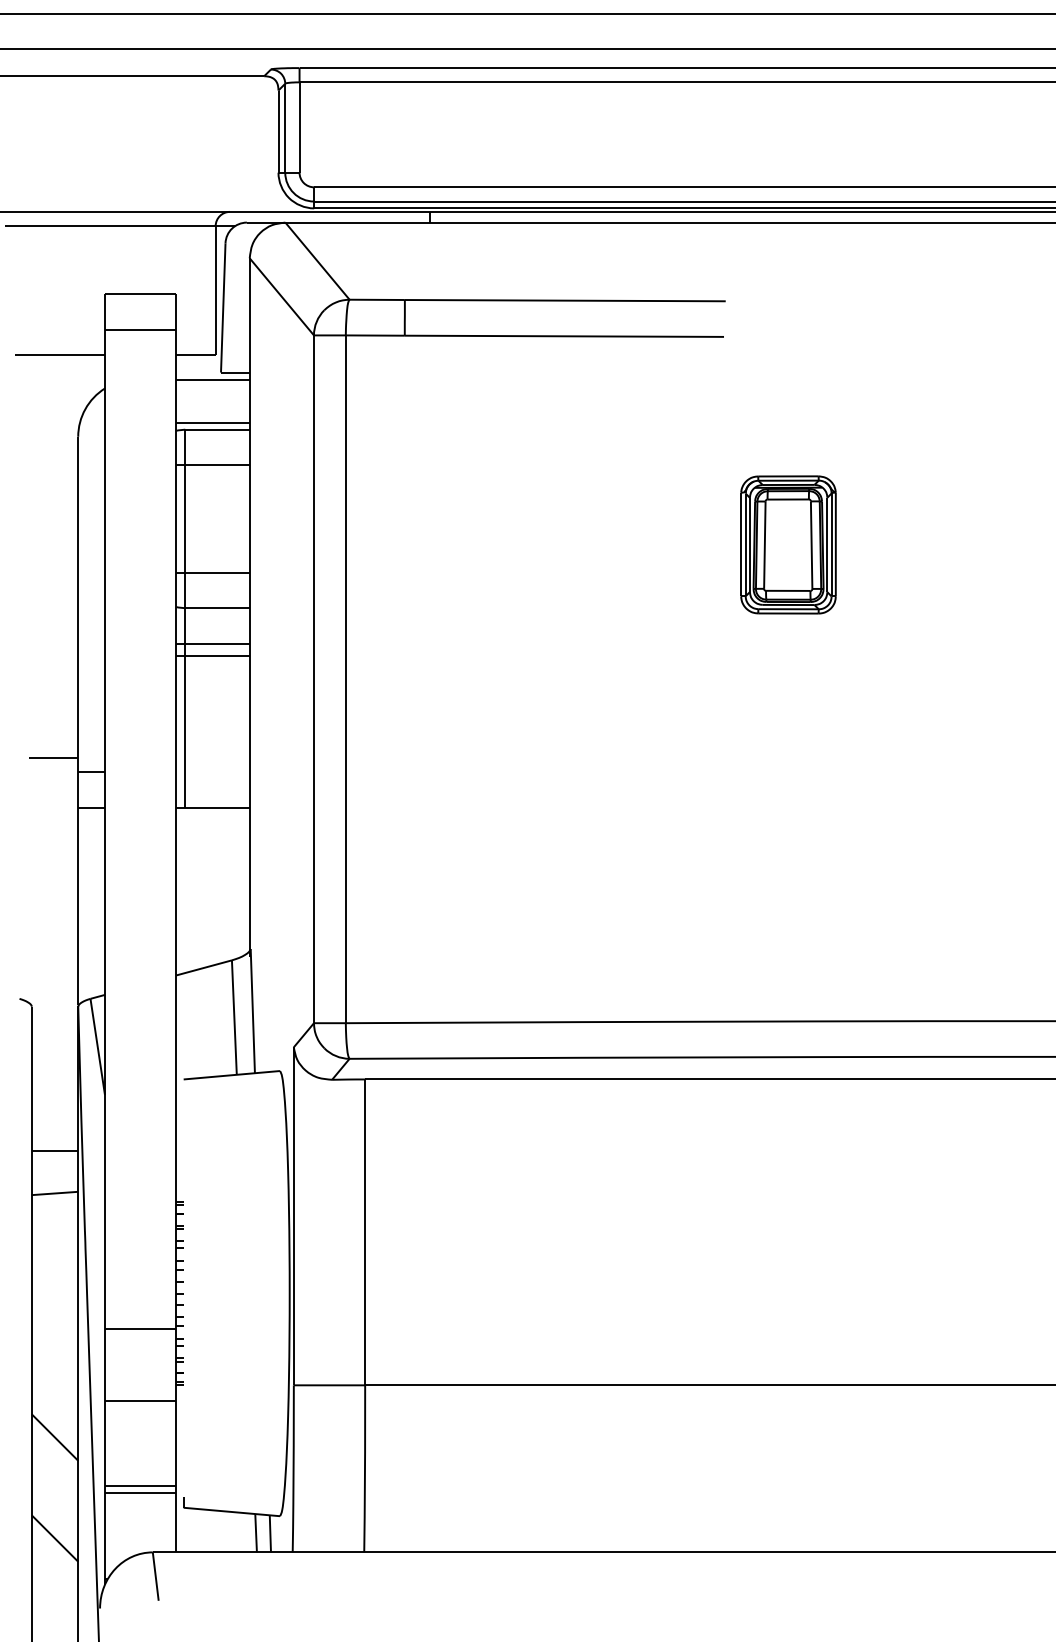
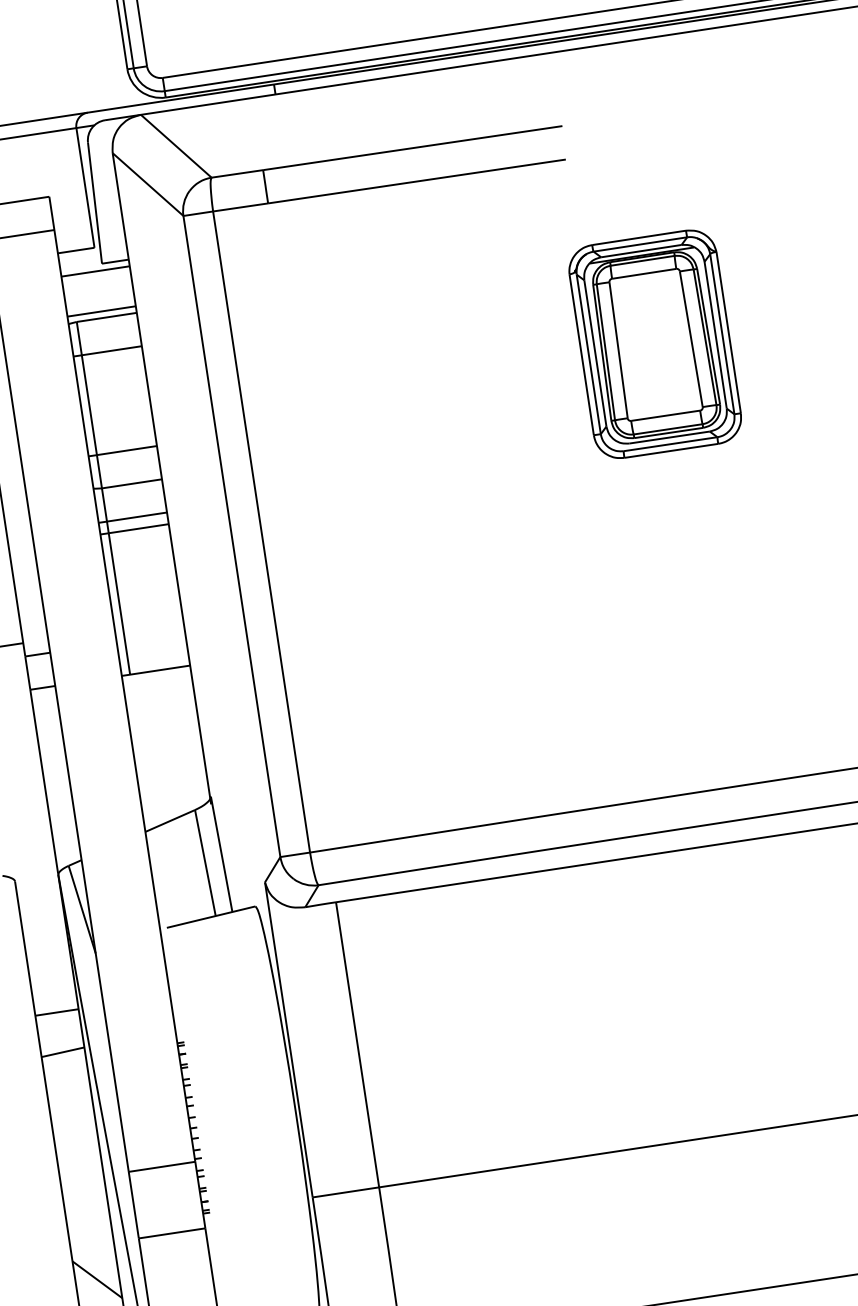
part: (788, 544) -> (655, 343), size x1.67

